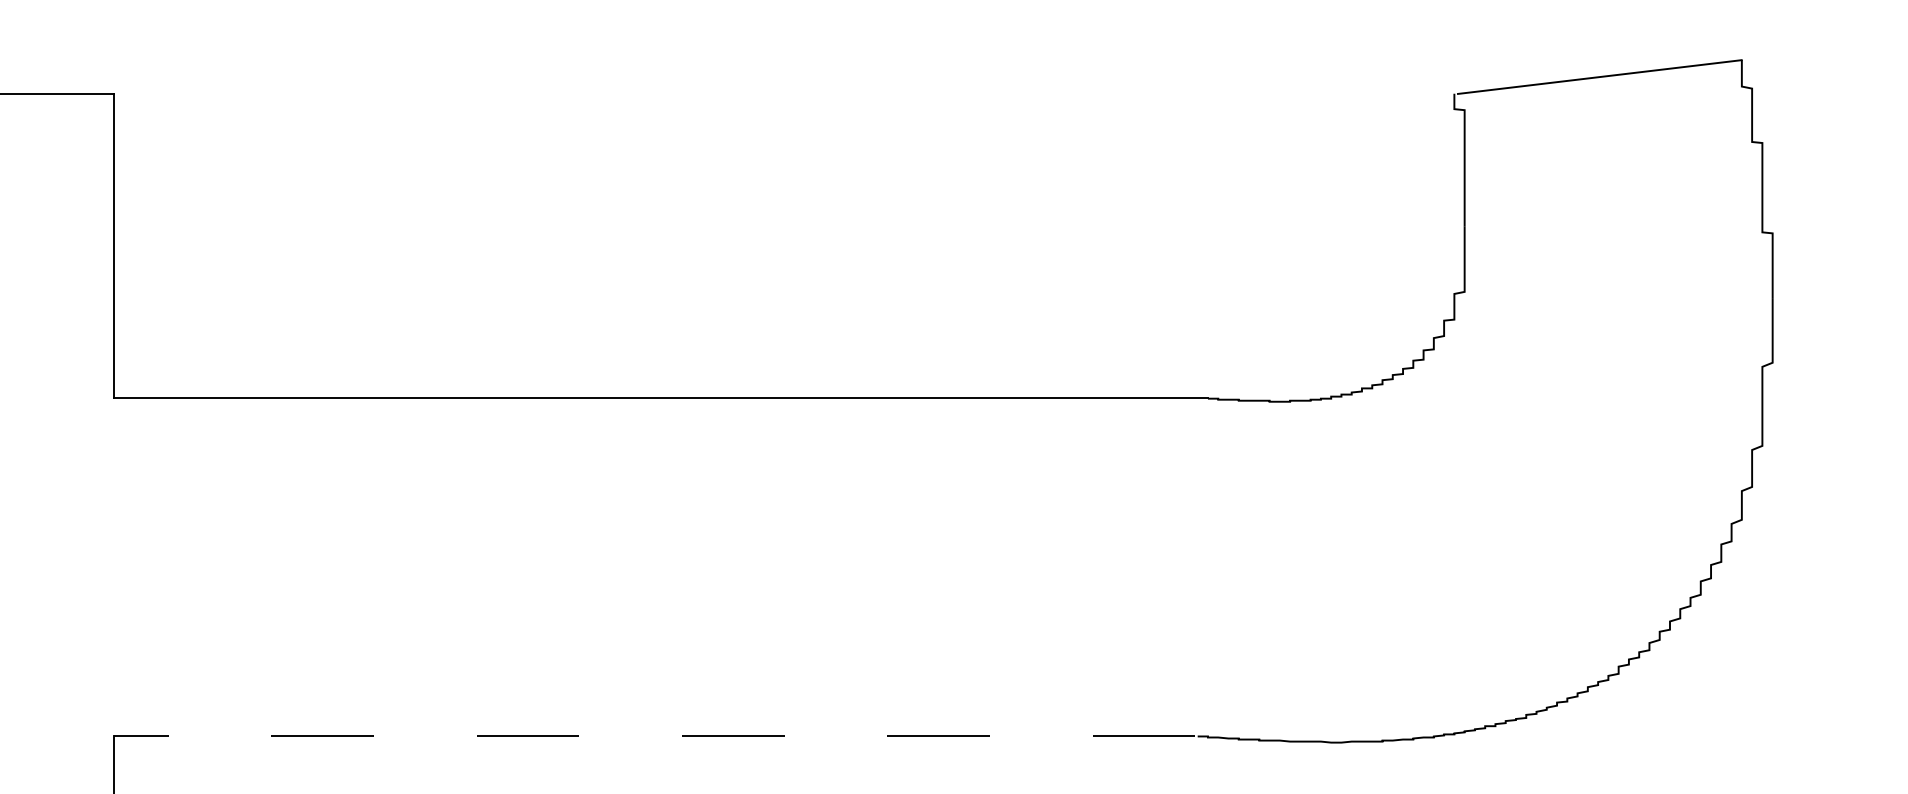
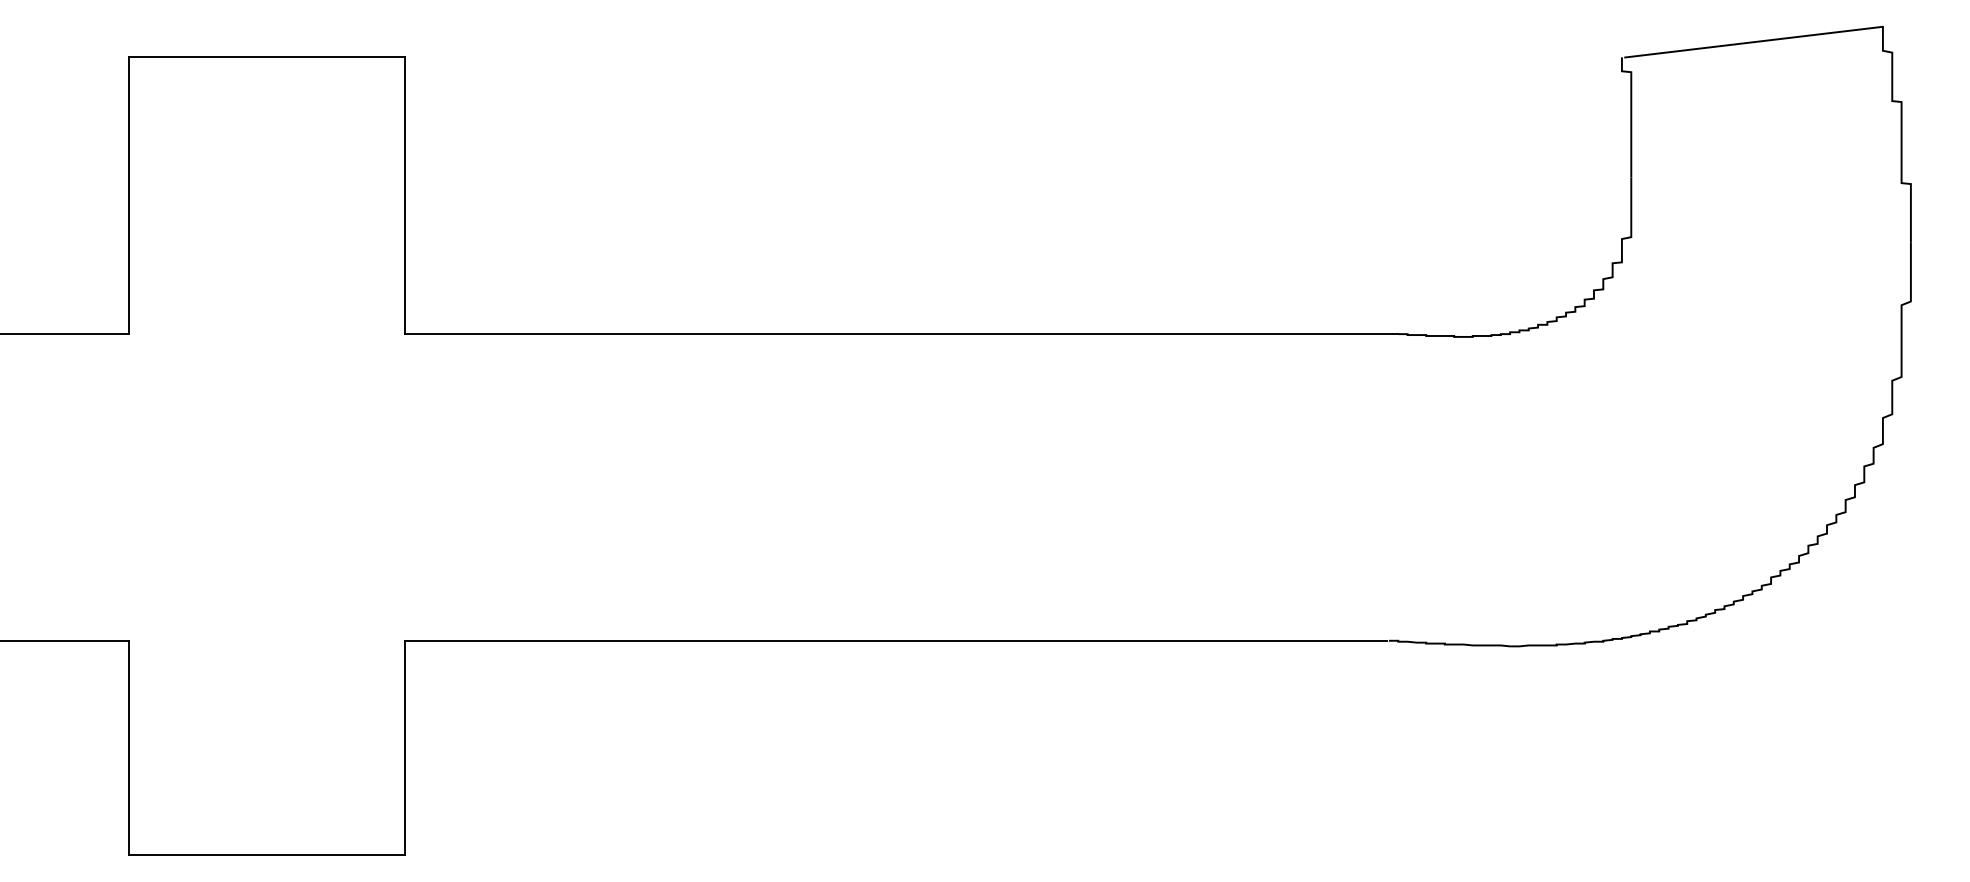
line: (655, 736) -> (896, 640), dashed -> solid

